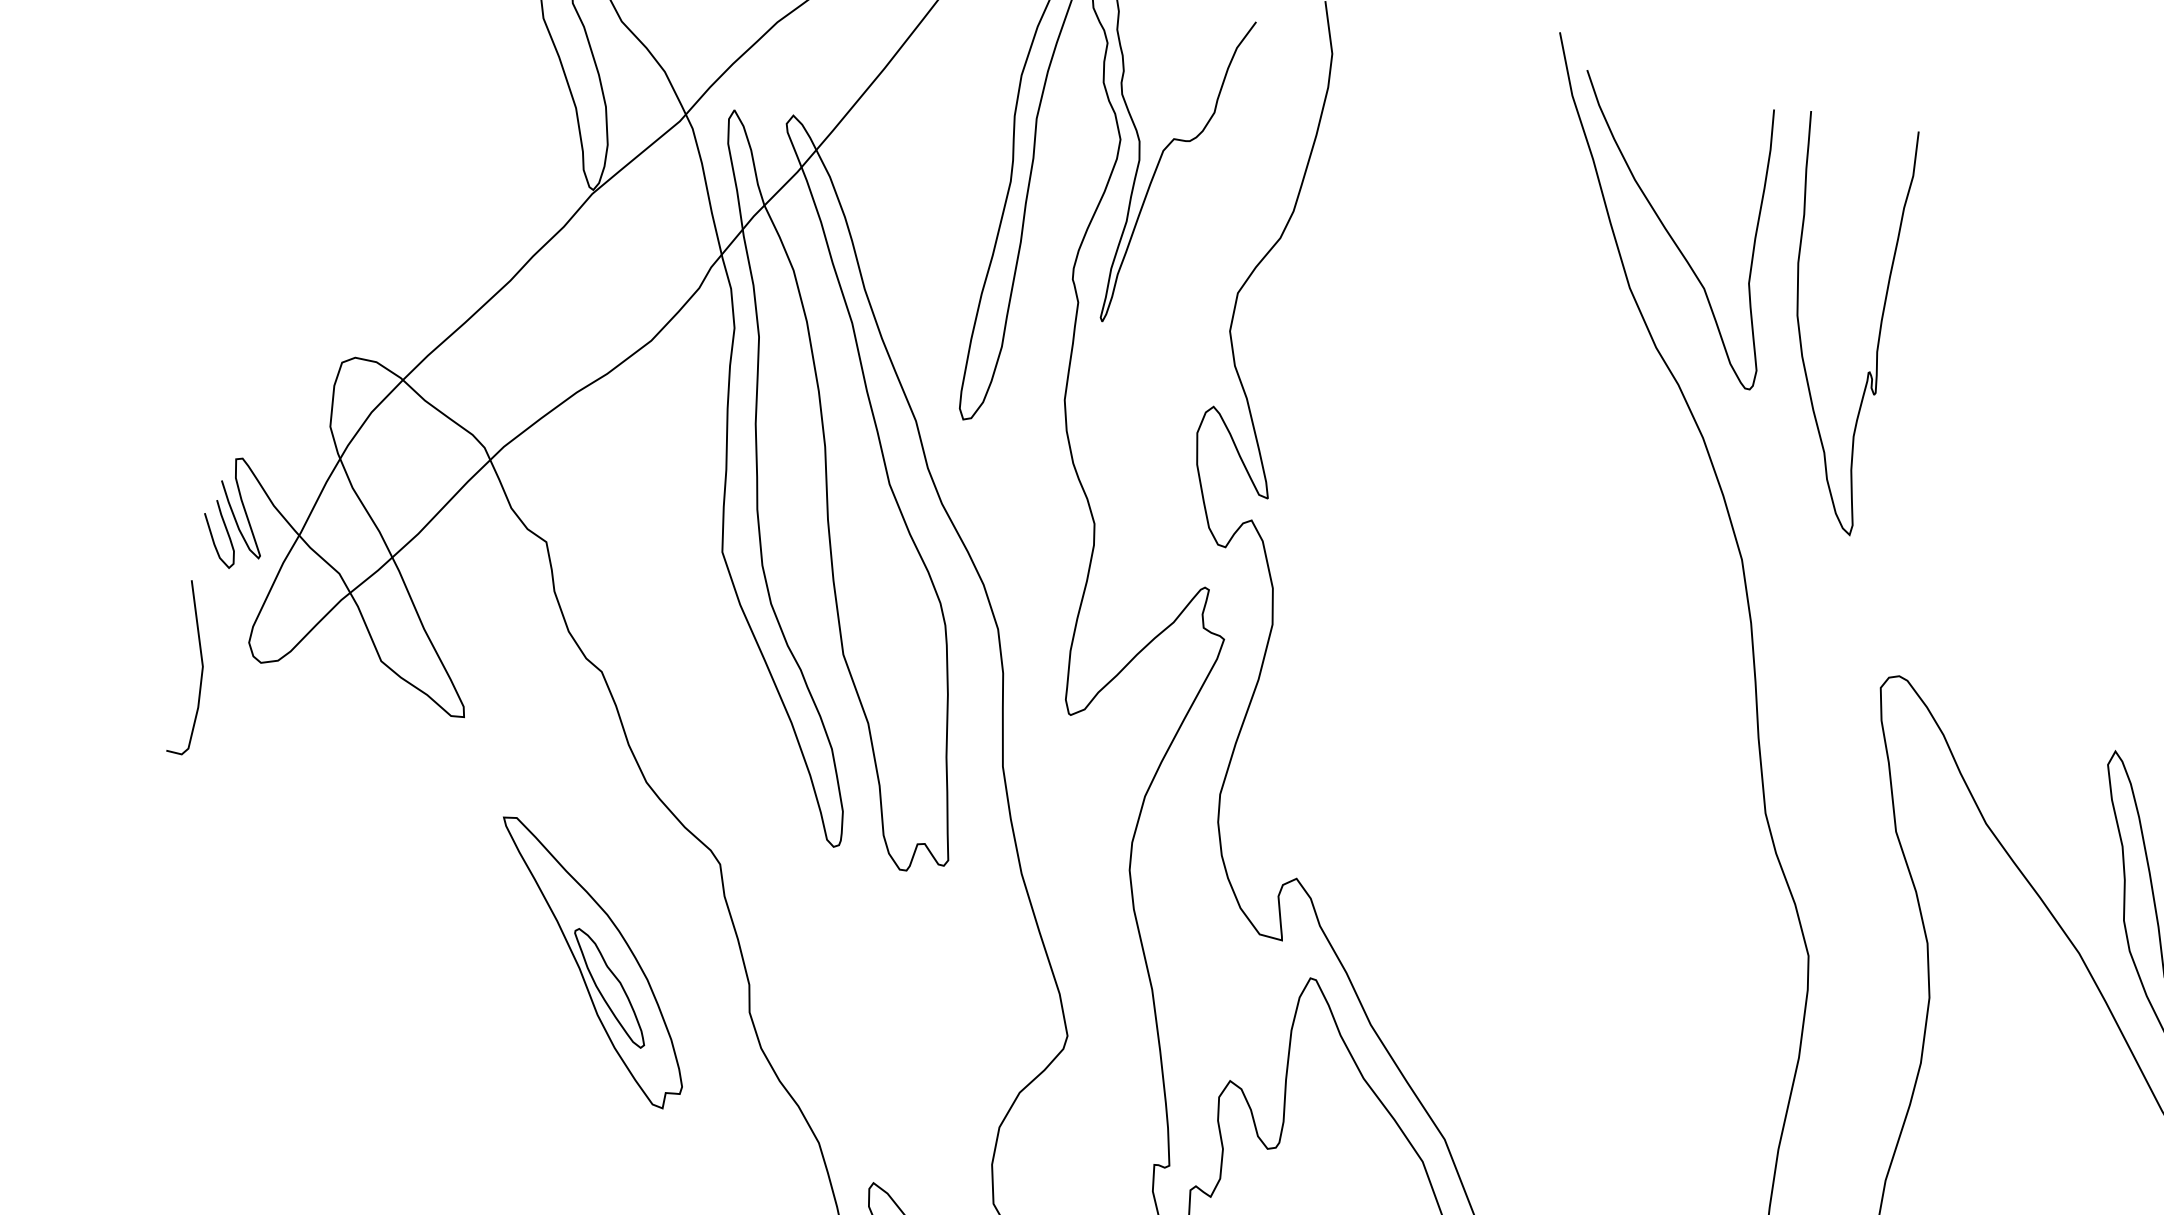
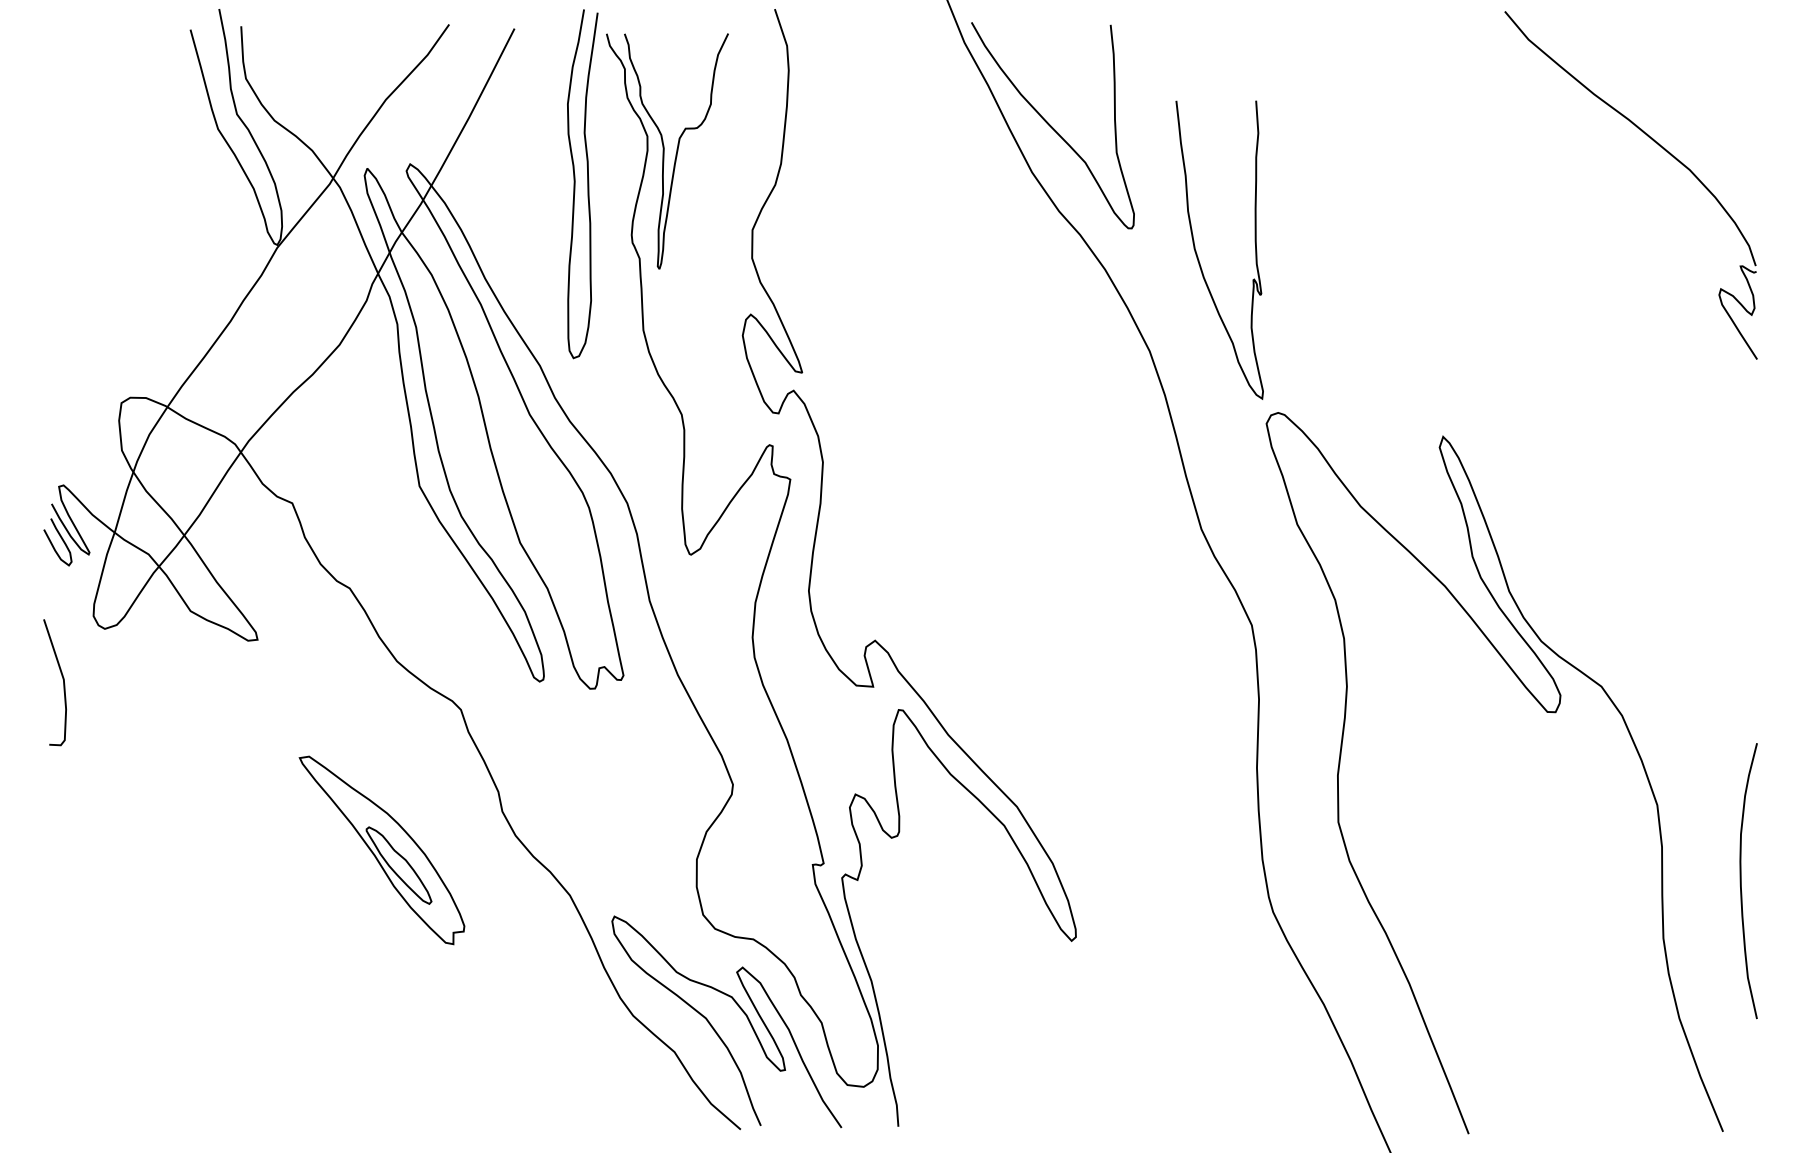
curve: (1800, 326) -> (1198, 256), moved
curve: (201, 666) -> (62, 679), moved
part: (589, 963) -> (381, 850), moved

